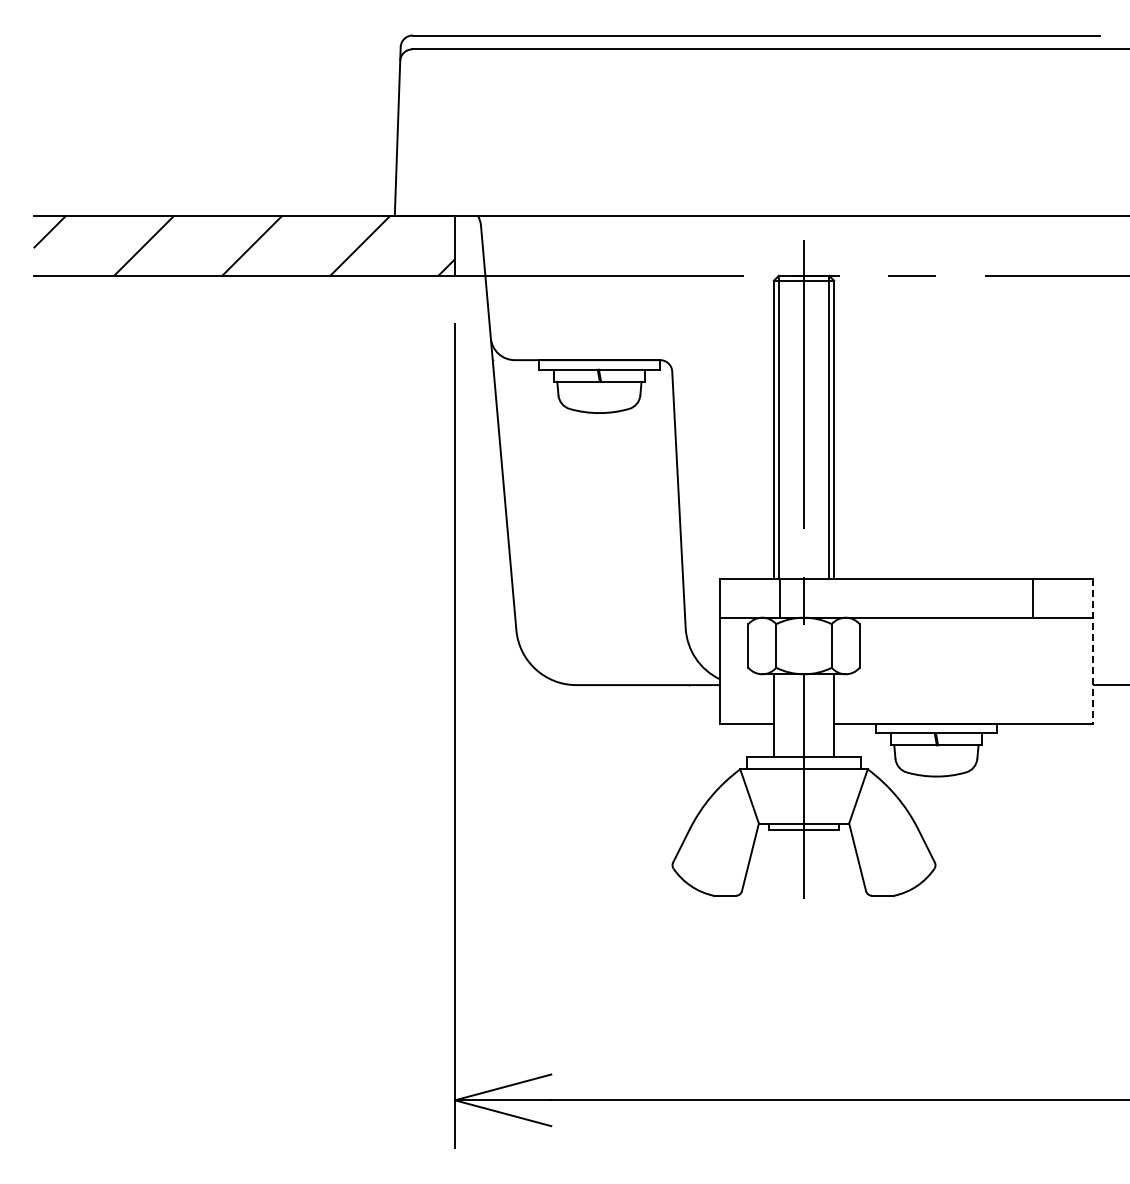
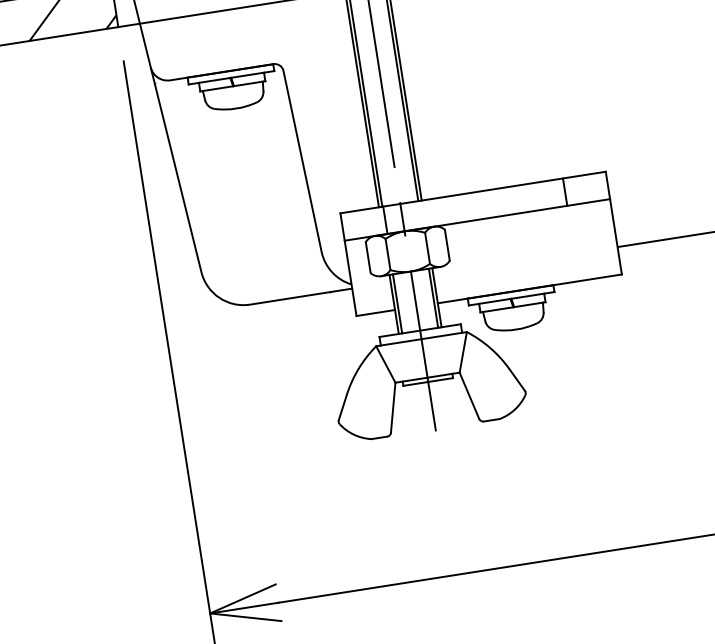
line: (1092, 651) -> (613, 223), dashed -> solid
line: (778, 715) -> (397, 303), added
line: (829, 715) -> (433, 298), added

